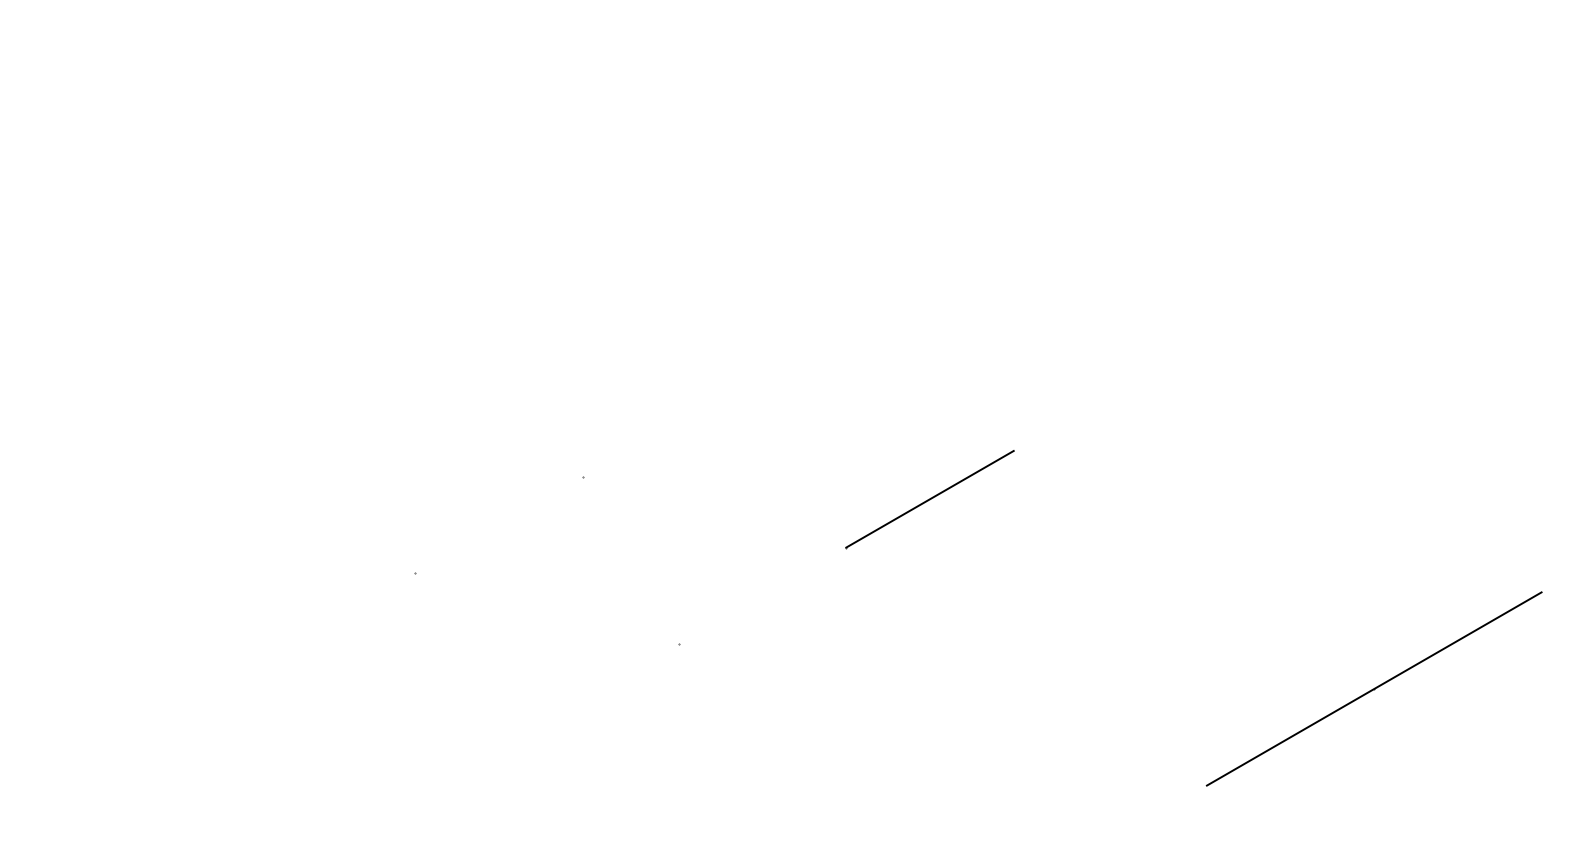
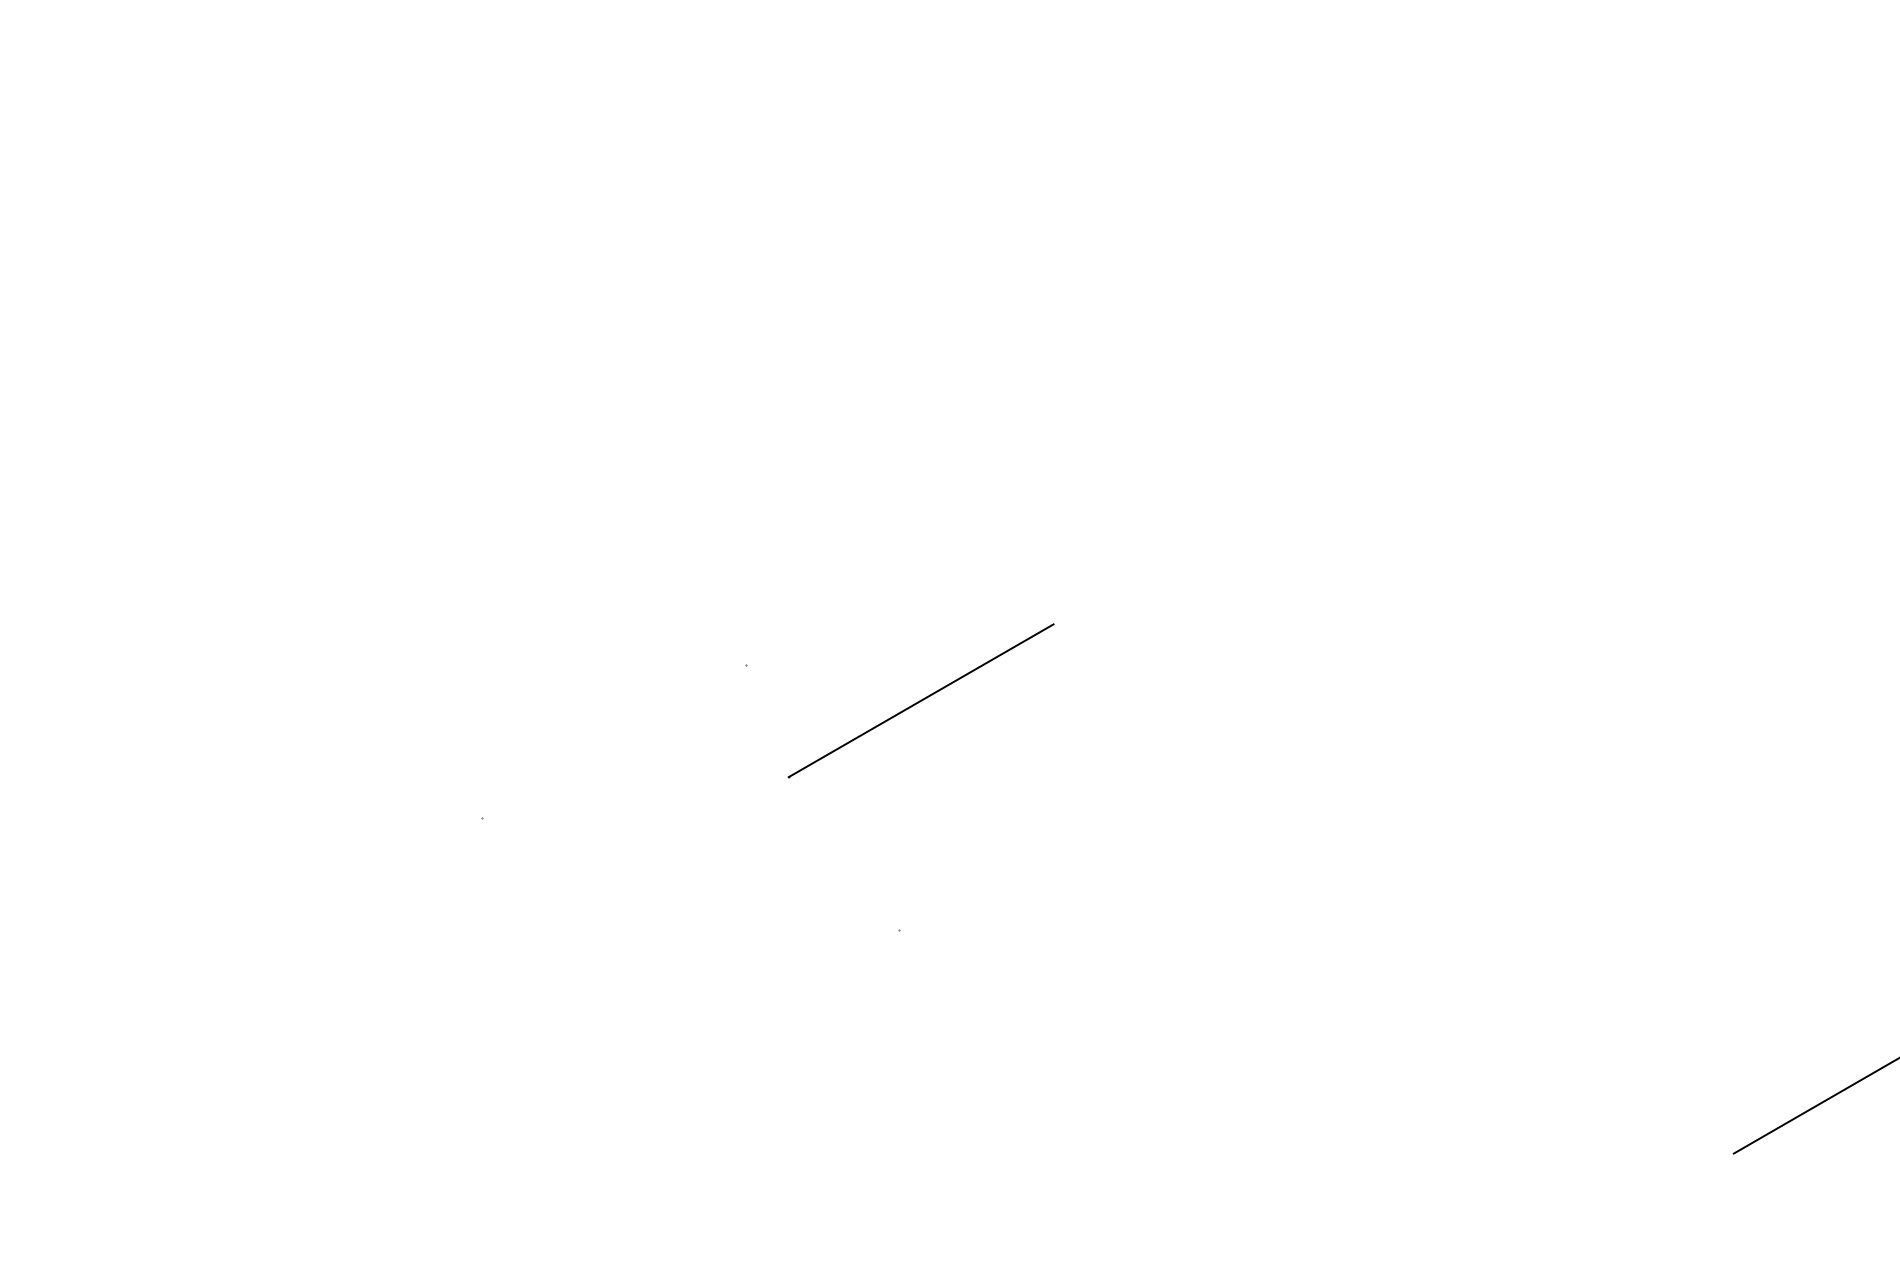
line: (929, 499) -> (920, 701), moved

